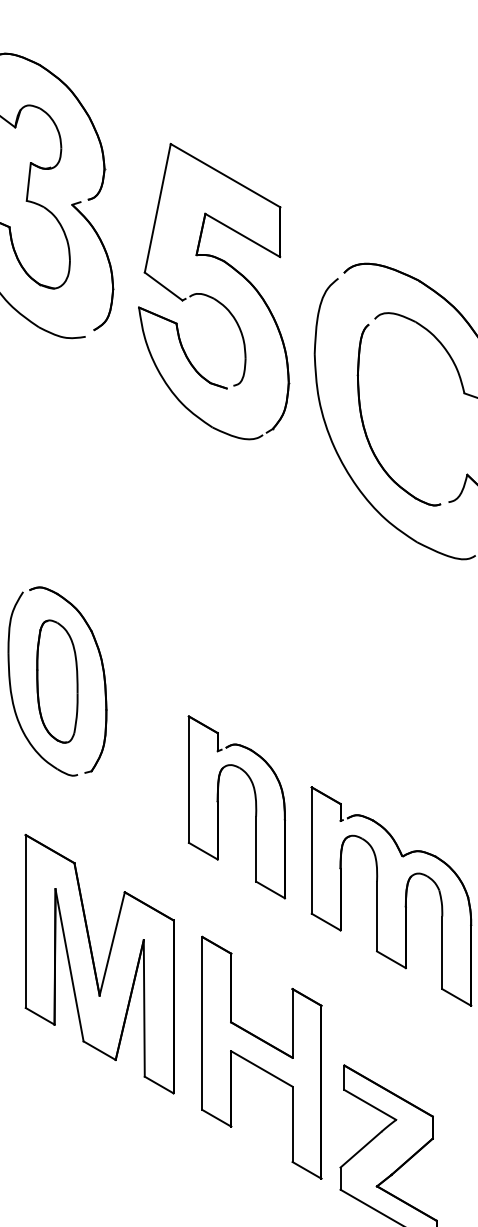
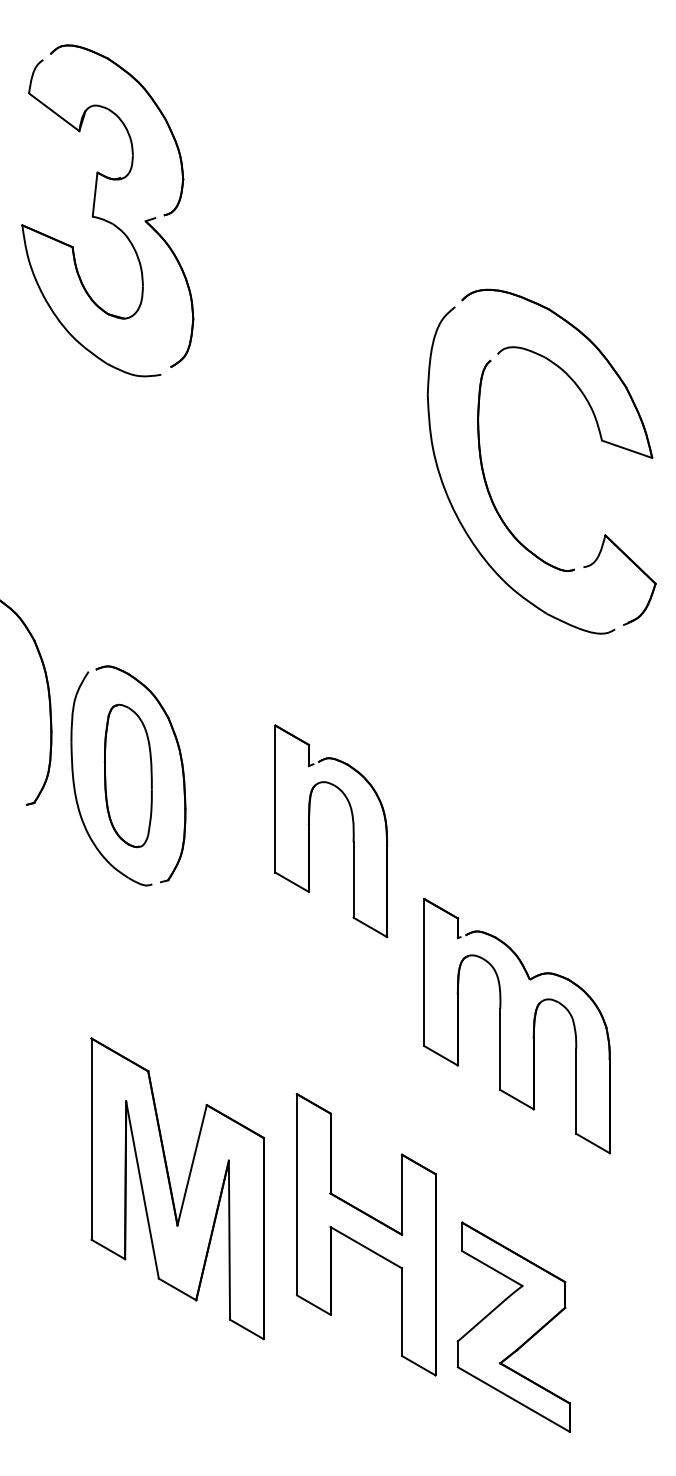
part: (213, 297) -> (309, 328), removed
part: (255, 807) -> (352, 831), moved
part: (99, 963) -> (177, 1188), moved
part: (261, 1057) -> (365, 1234), moved

